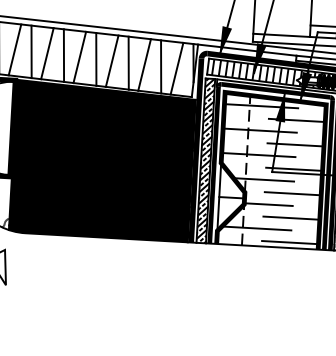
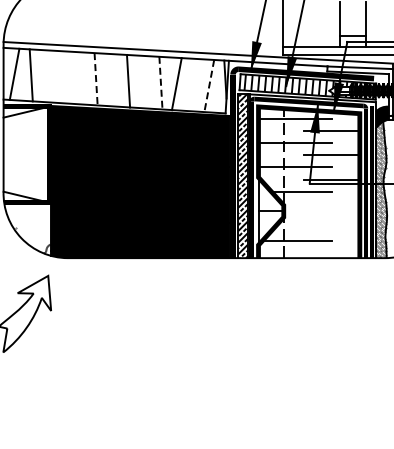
line: (14, 50) -> (46, 76), removed
line: (31, 52) -> (63, 77), removed
line: (47, 53) -> (79, 78), removed
line: (64, 55) -> (96, 79), solid -> dashed
line: (79, 57) -> (111, 80), removed
line: (112, 61) -> (144, 82), removed
line: (128, 63) -> (160, 83), solid -> dashed
line: (160, 66) -> (192, 84), removed
line: (177, 69) -> (209, 86), solid -> dashed
line: (292, 193) -> (331, 203), removed
line: (268, 204) -> (307, 216), removed
line: (291, 218) -> (331, 228), removed
line: (290, 242) -> (331, 252), removed

